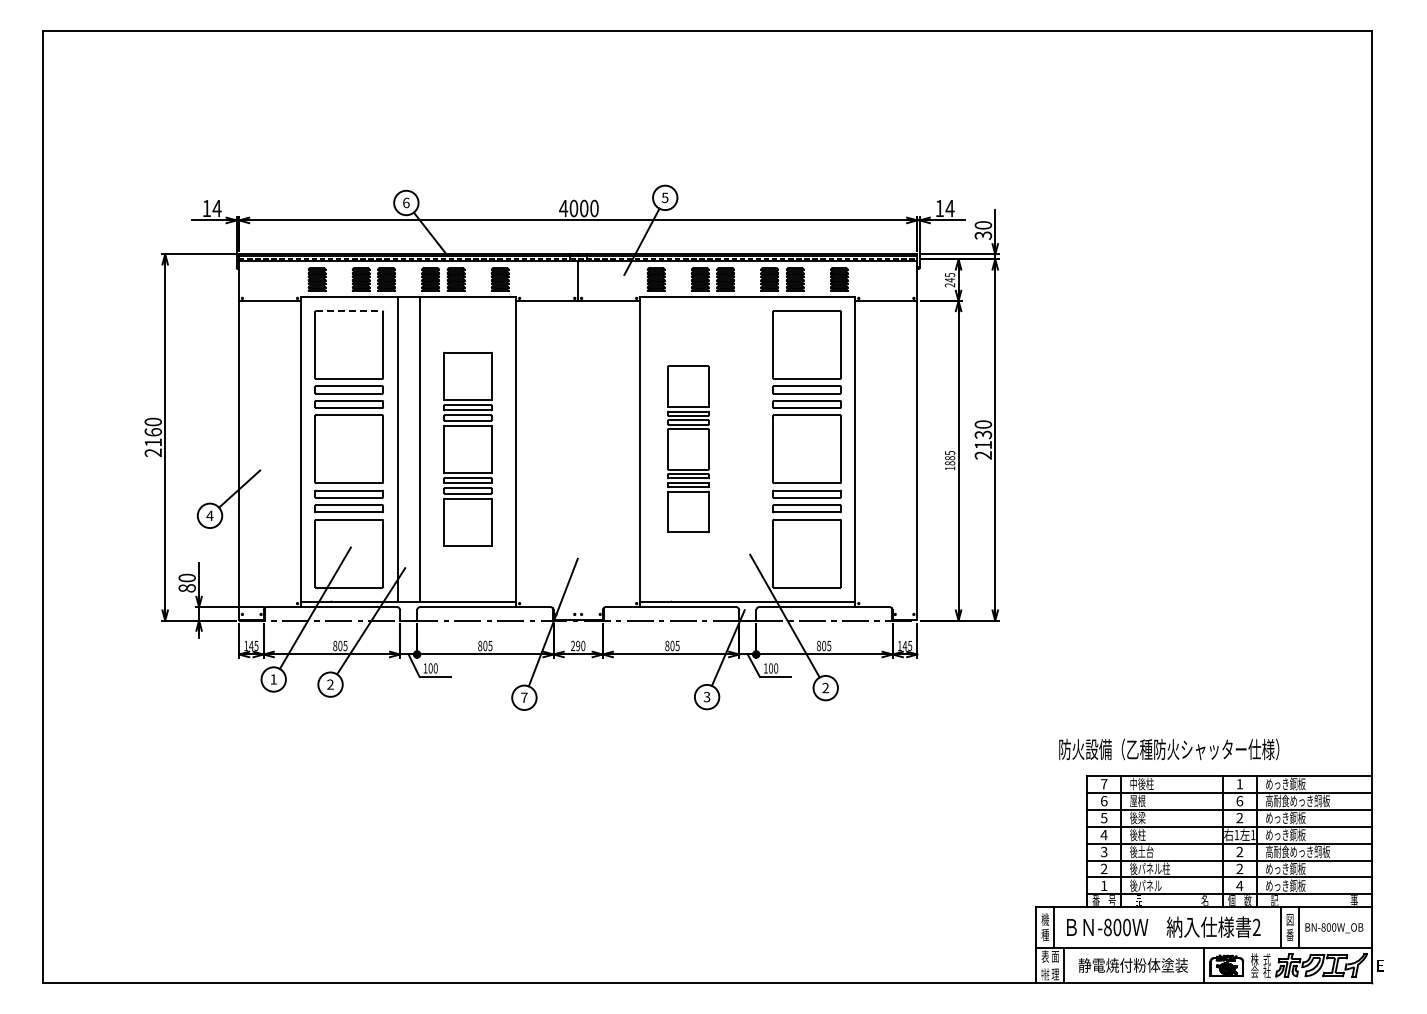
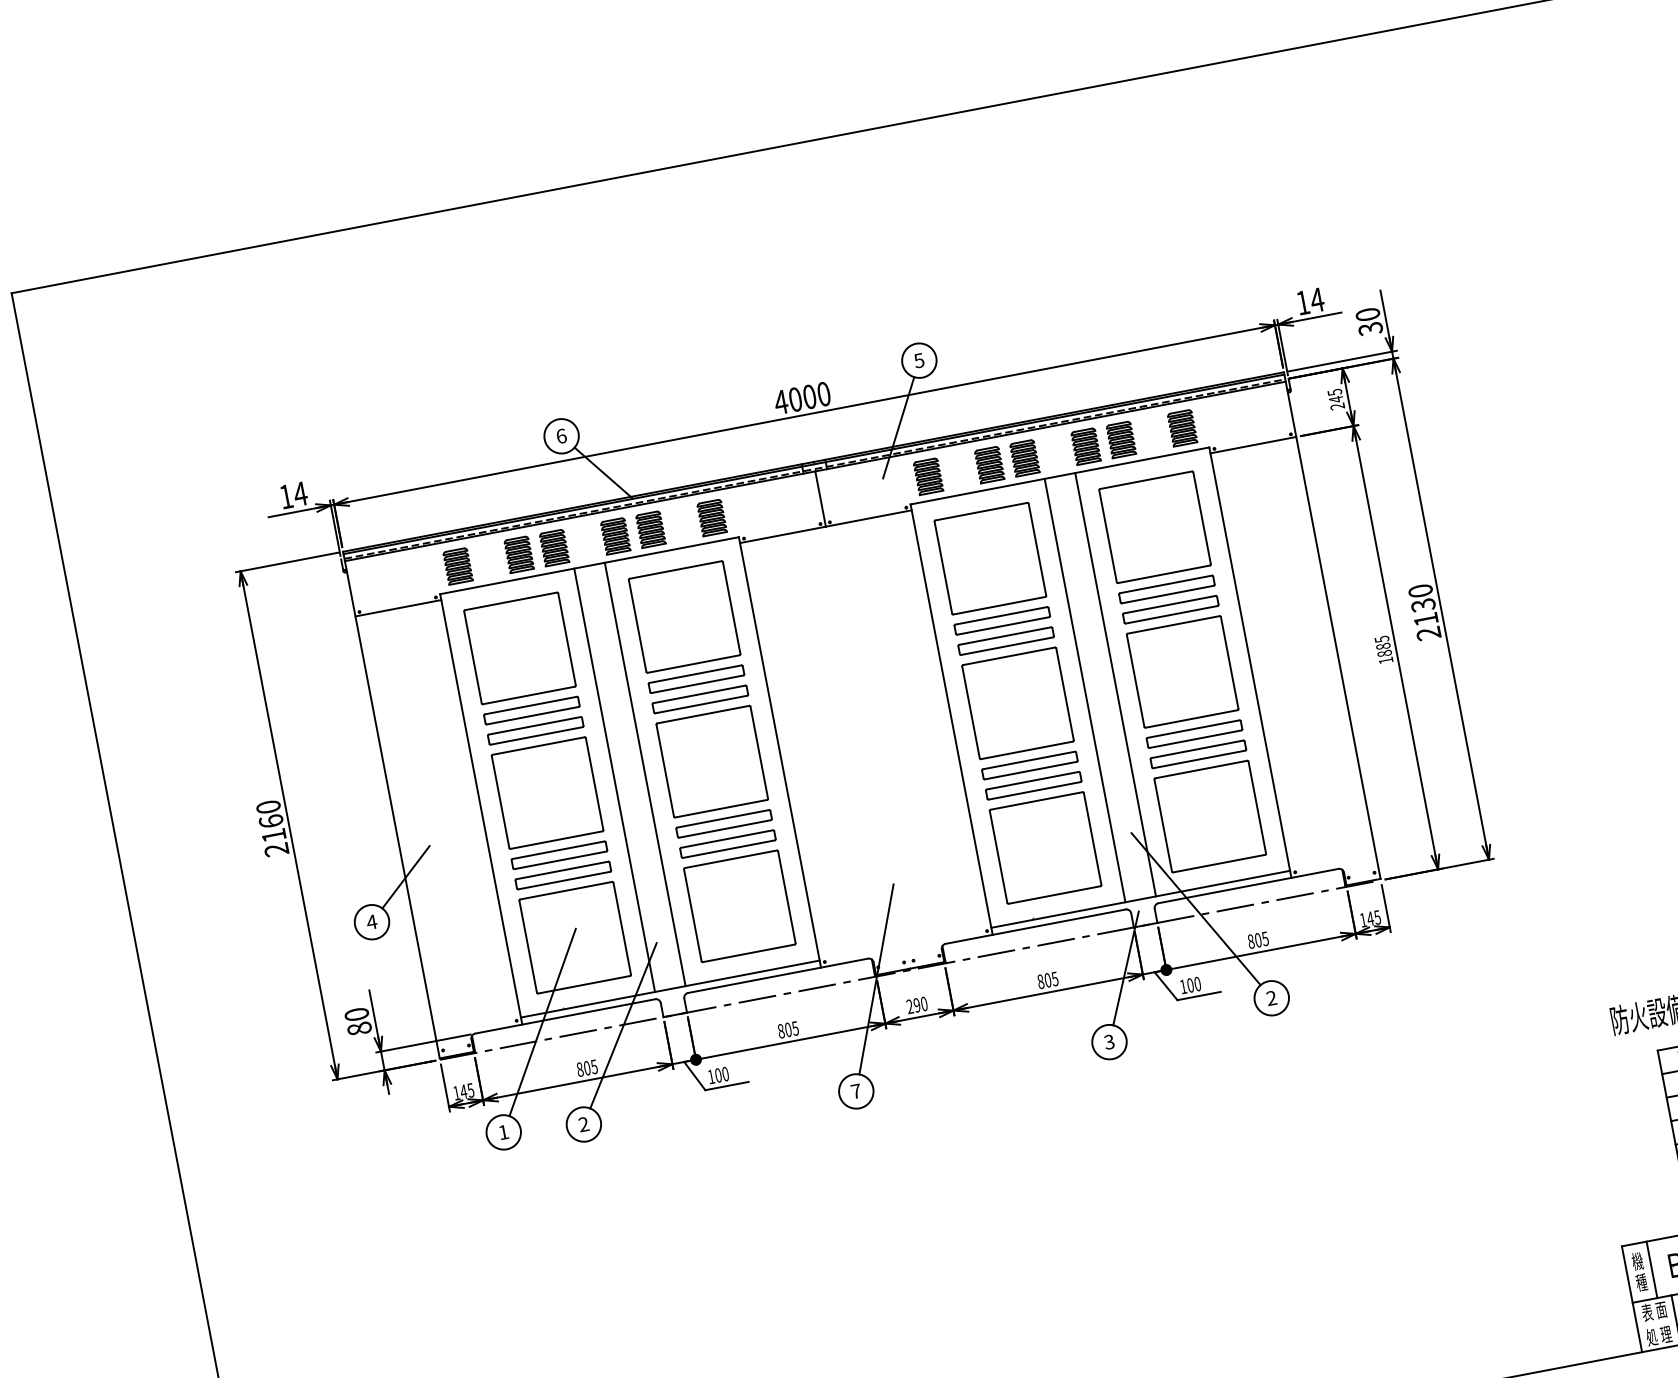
line: (349, 311) -> (511, 601), dashed -> solid
line: (736, 448) -> (1084, 689), added
line: (758, 448) -> (1115, 683), added
part: (467, 449) -> (711, 762), size x1.43
part: (688, 449) -> (1018, 703), size x1.67
text: (1045, 974) -> (1652, 1337), 中後柱 -> 処

